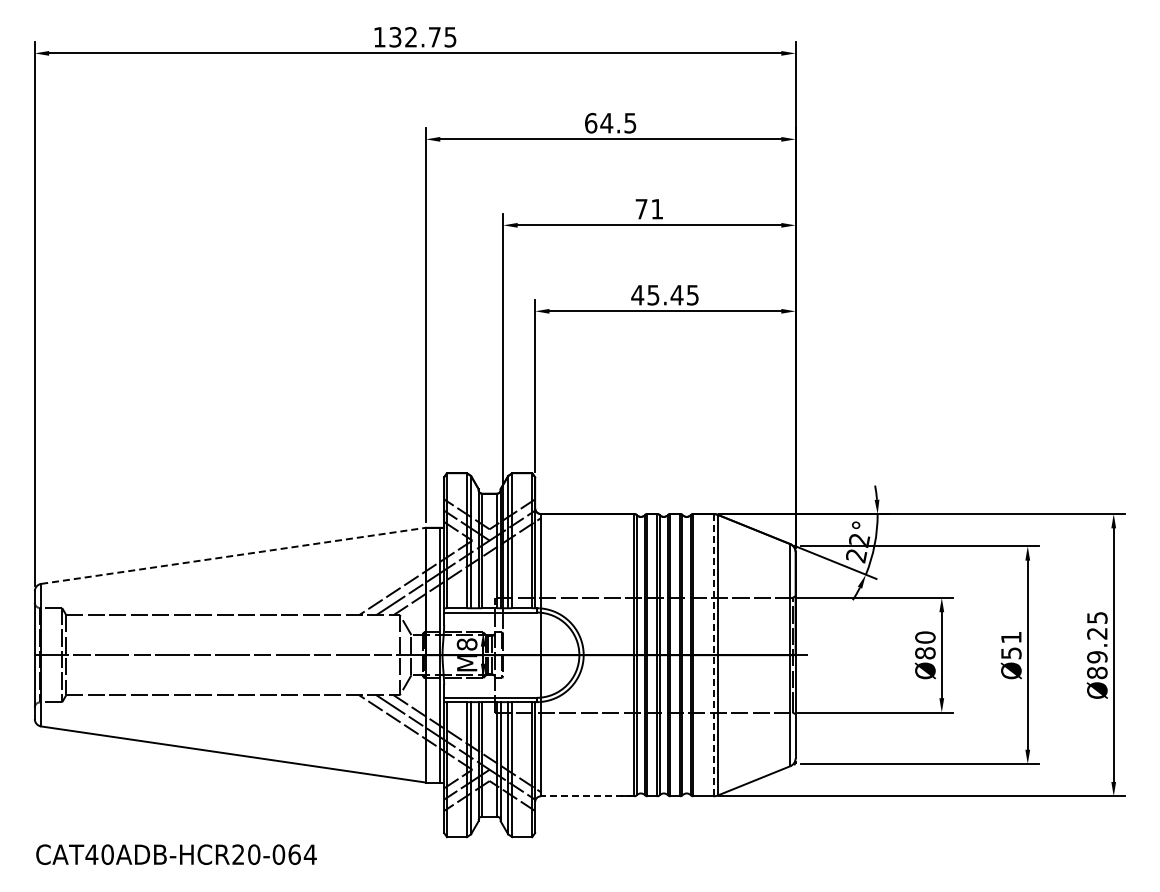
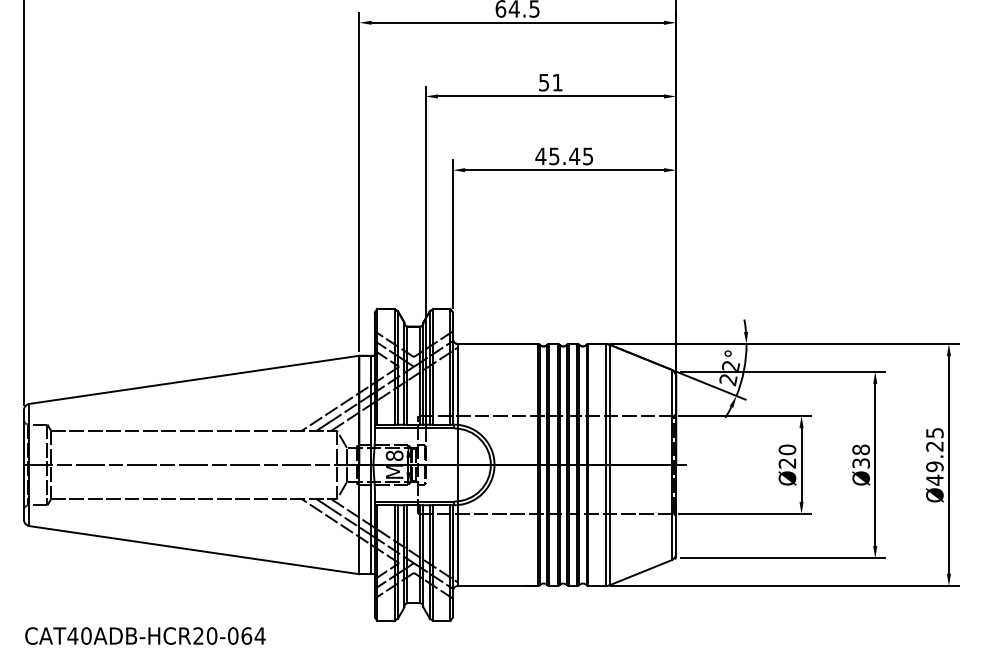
text: (641, 209) -> (544, 82), 71 -> 51
line: (234, 555) -> (195, 379), dashed -> solid
text: (1011, 644) -> (861, 455), Ø51 -> Ø38
text: (925, 653) -> (787, 463), Ø80 -> Ø20
line: (713, 655) -> (605, 465), dashed -> solid
text: (1097, 672) -> (935, 479), Ø89.25 -> Ø49.25
line: (587, 796) -> (497, 586), dashed -> solid

